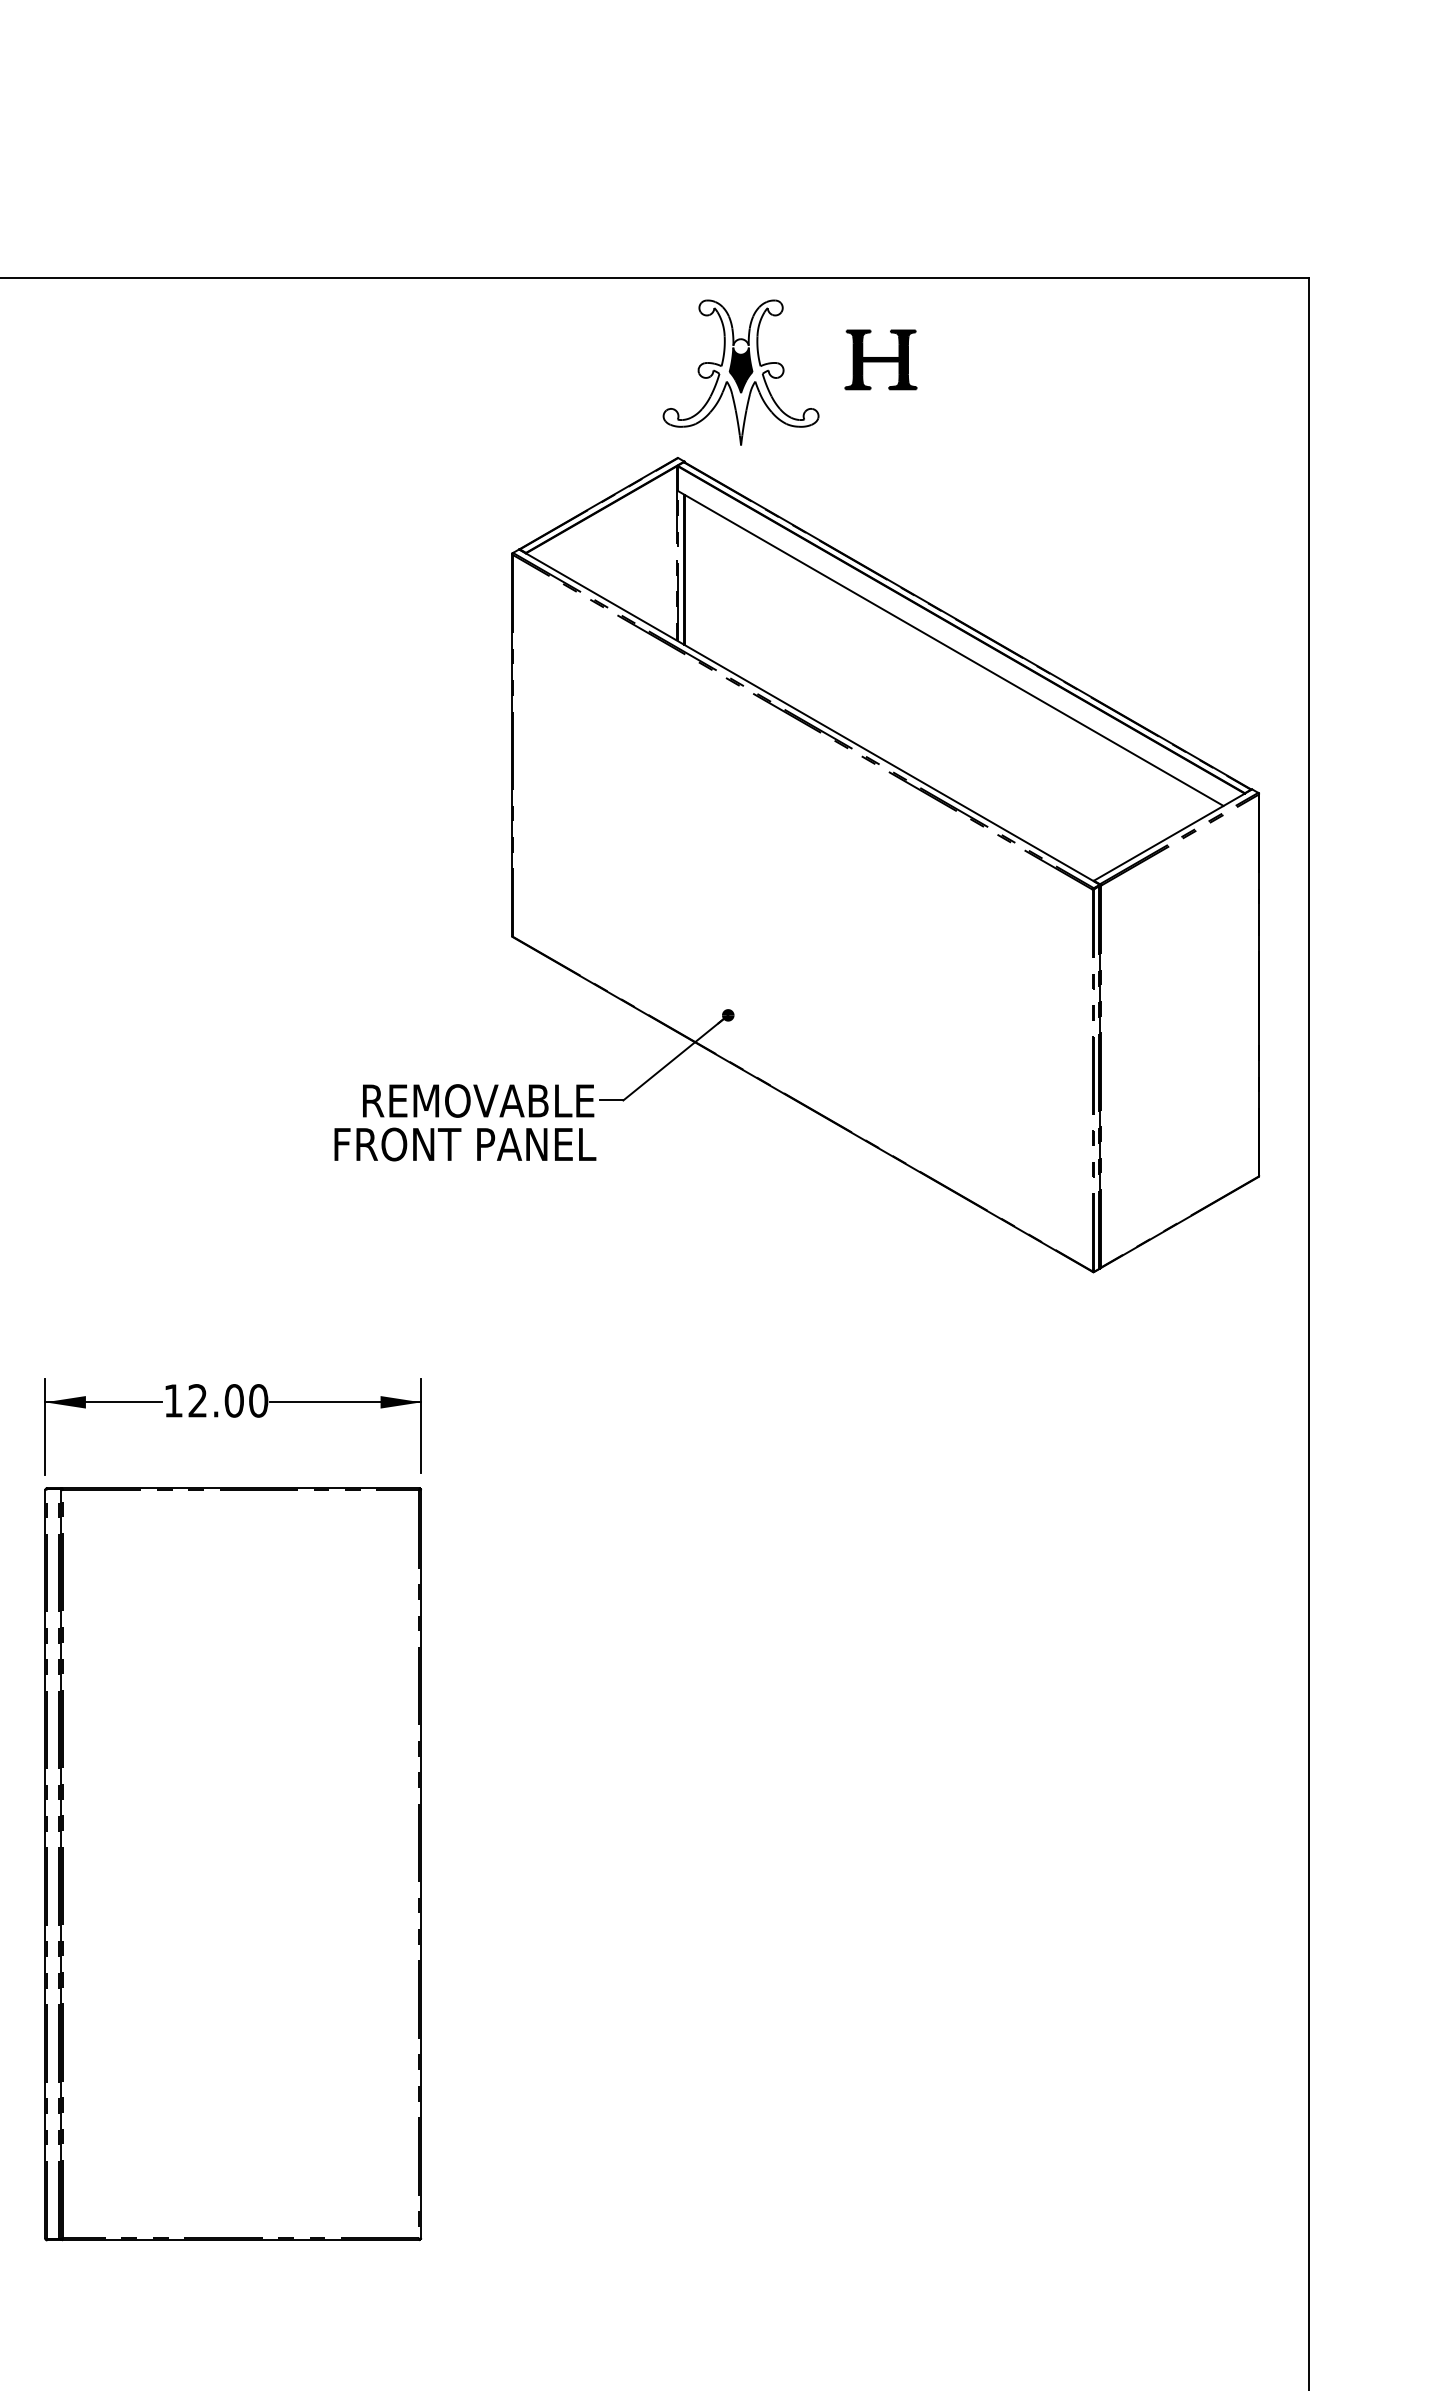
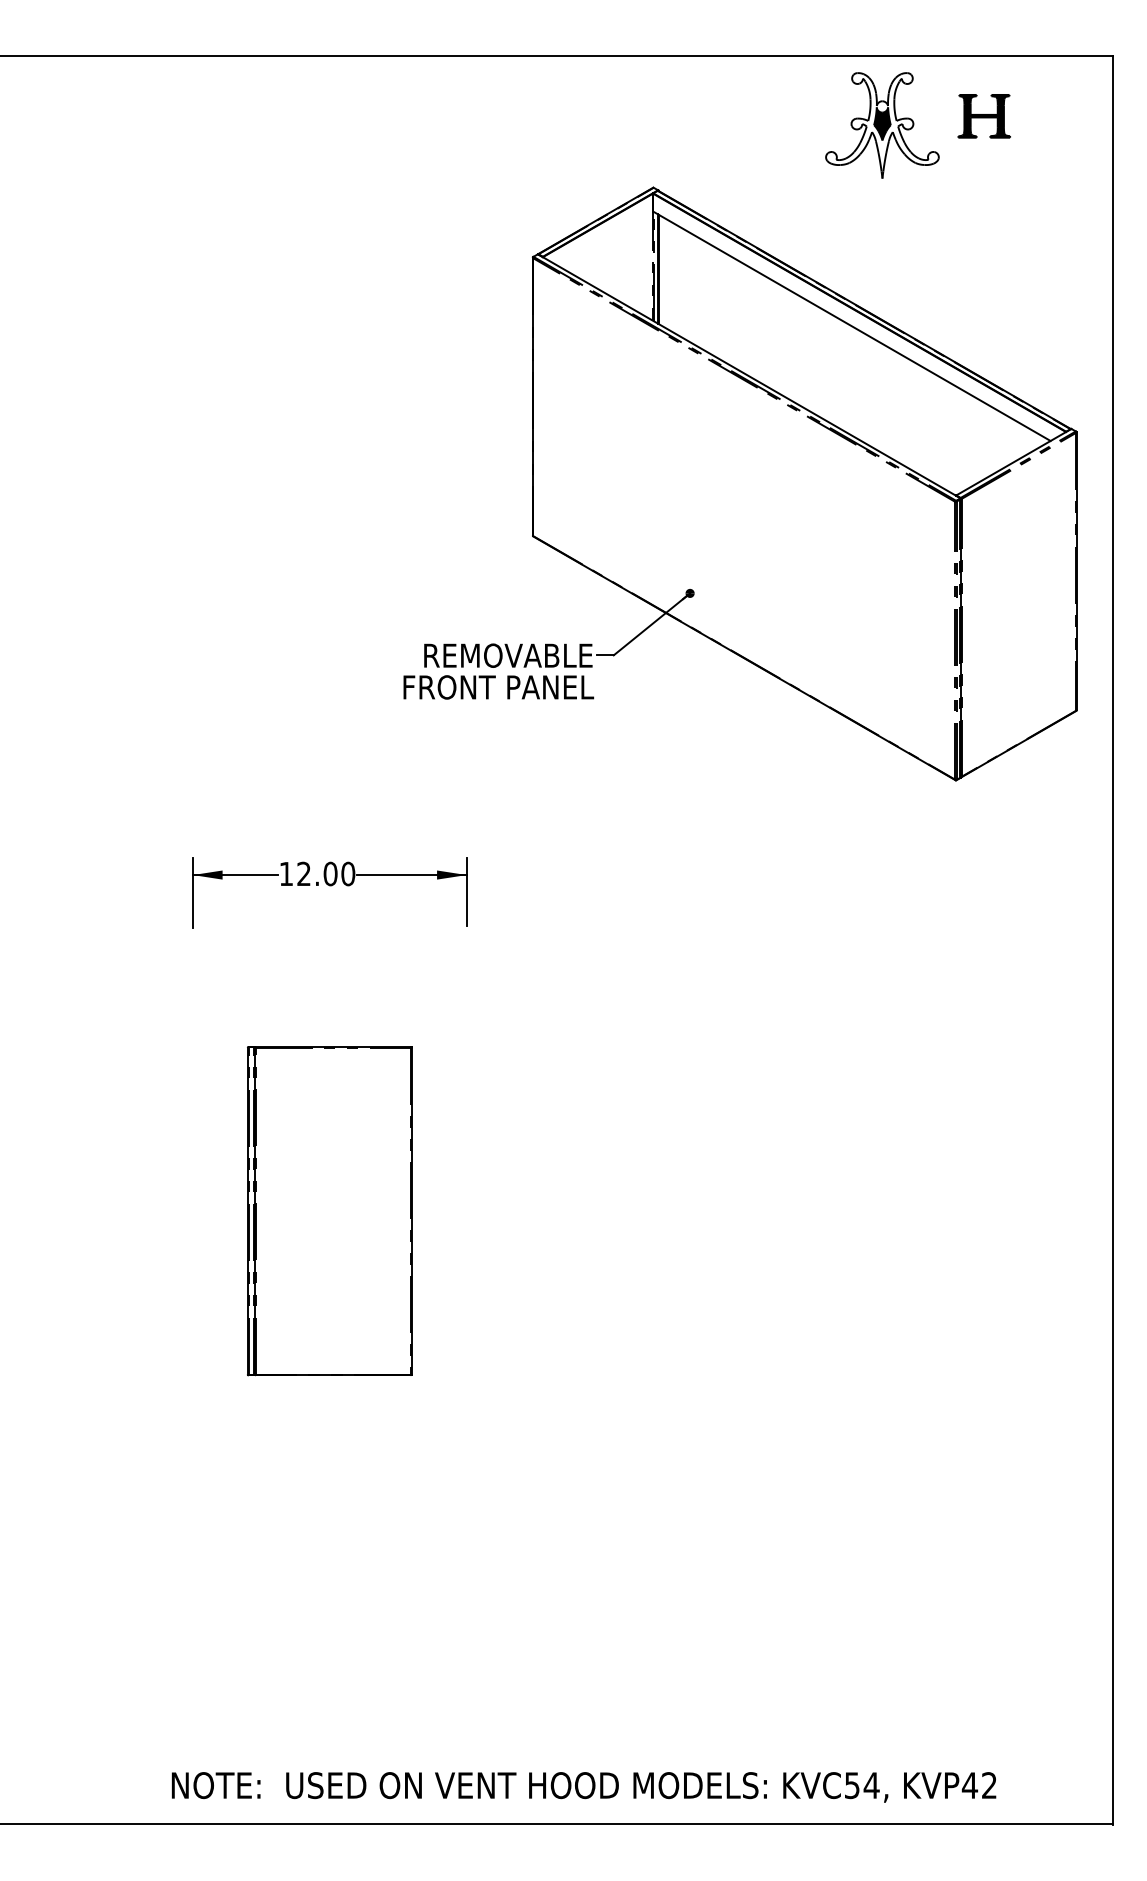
part: (789, 372) -> (917, 125), moved
part: (232, 1863) -> (329, 1210), size x0.6

